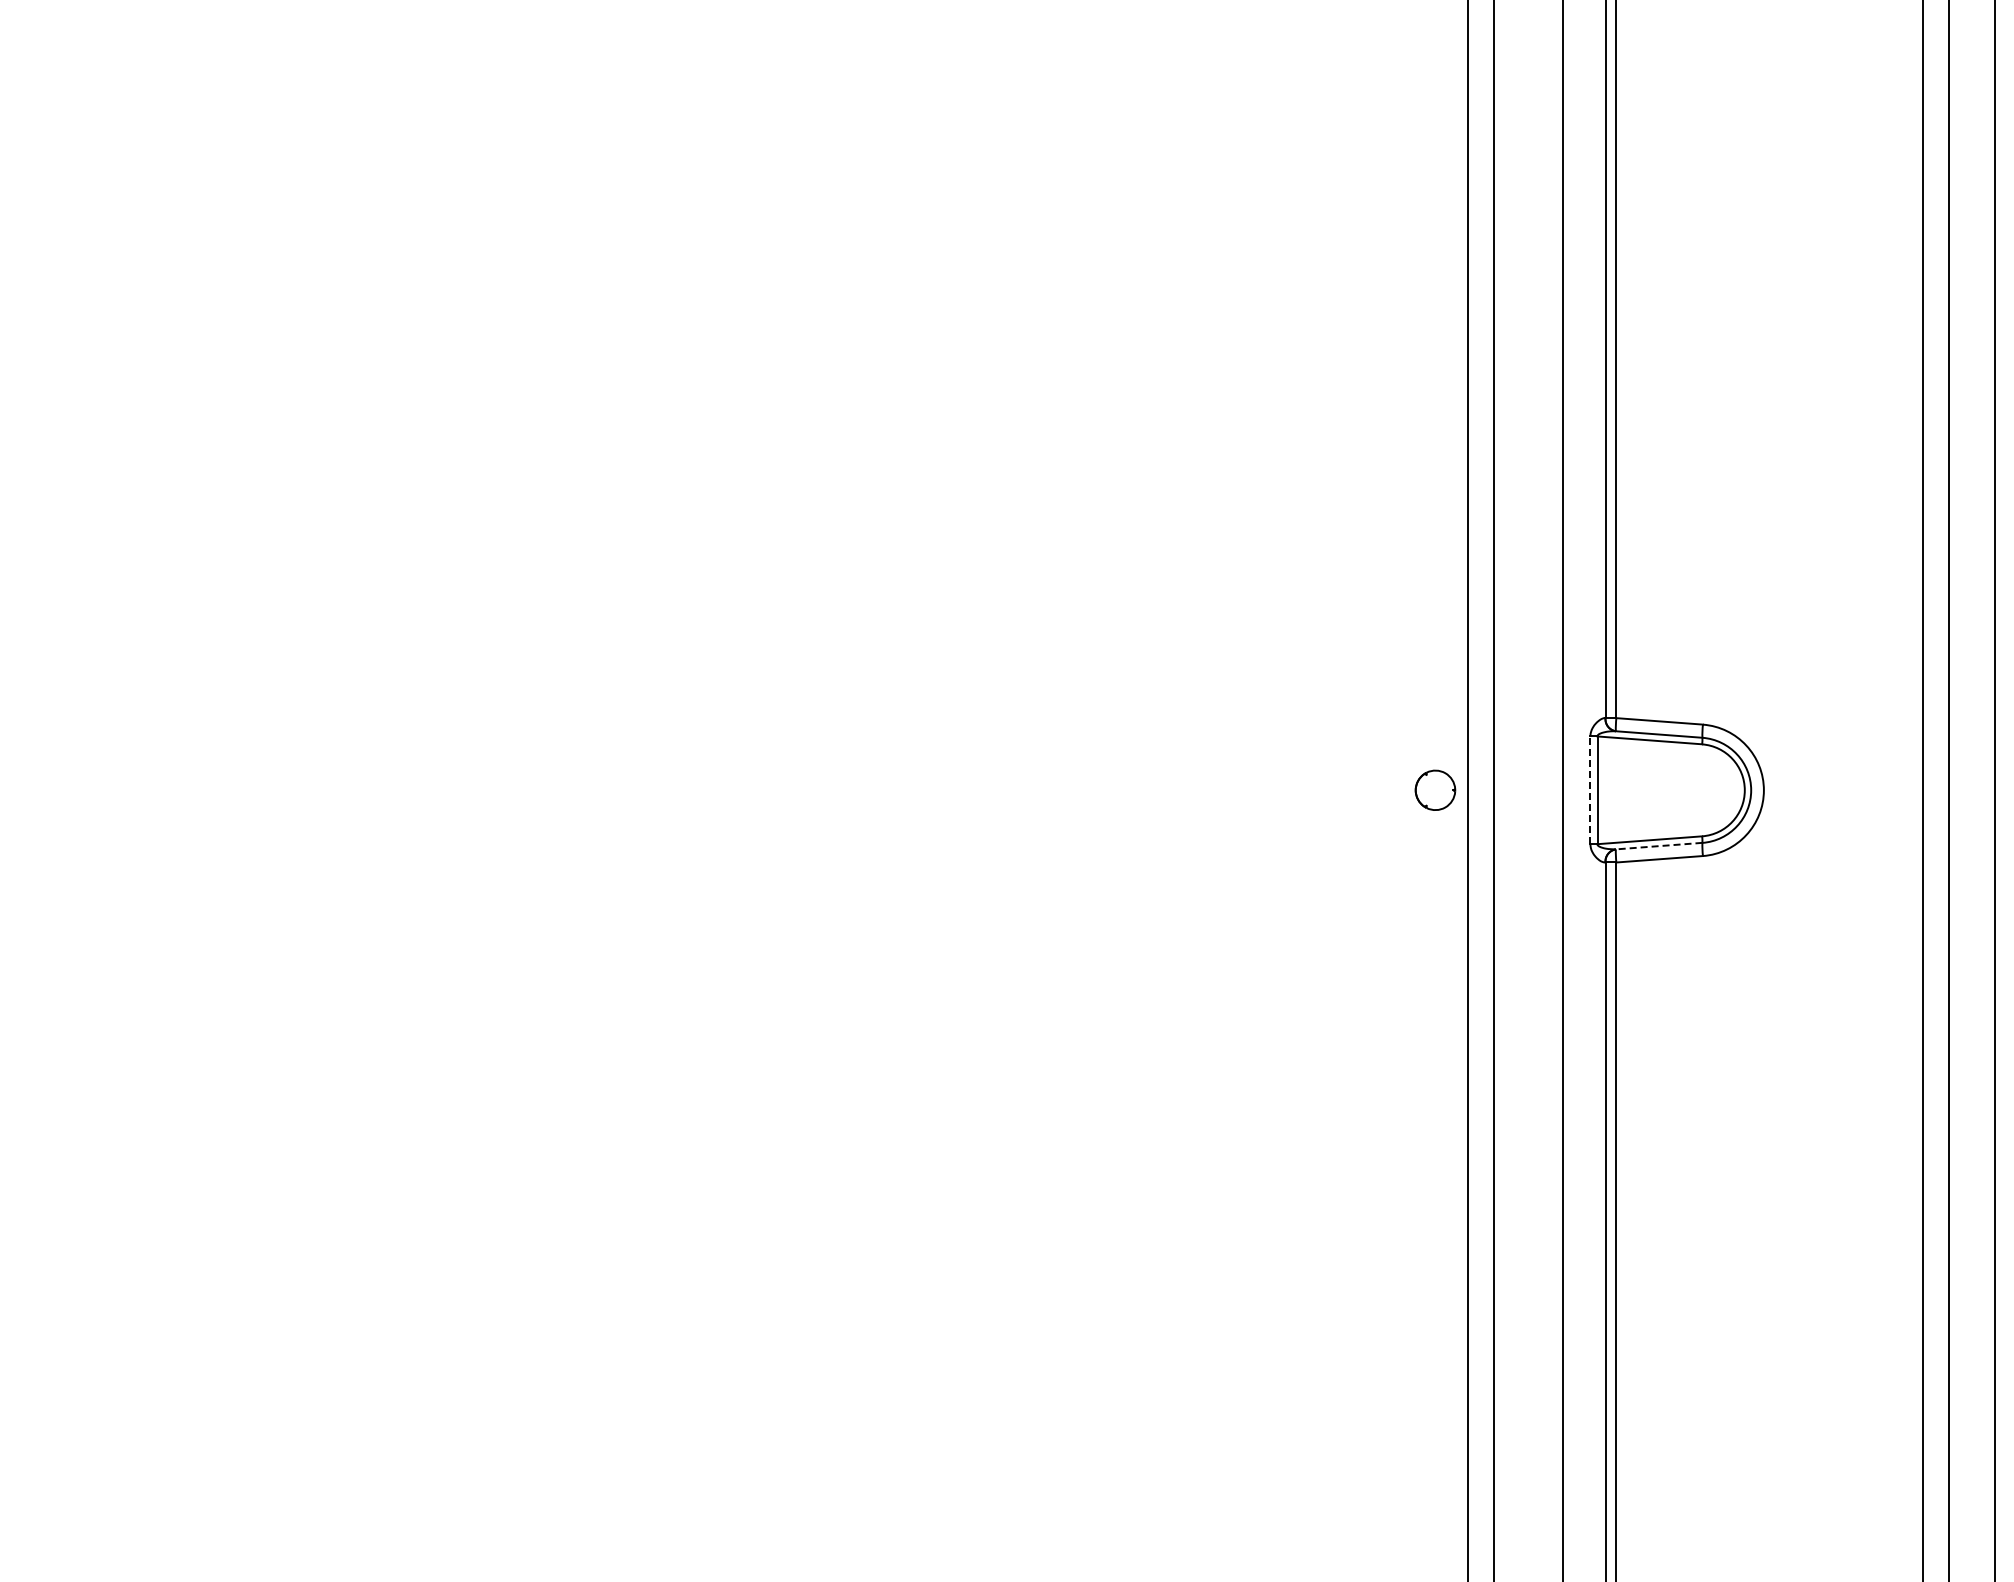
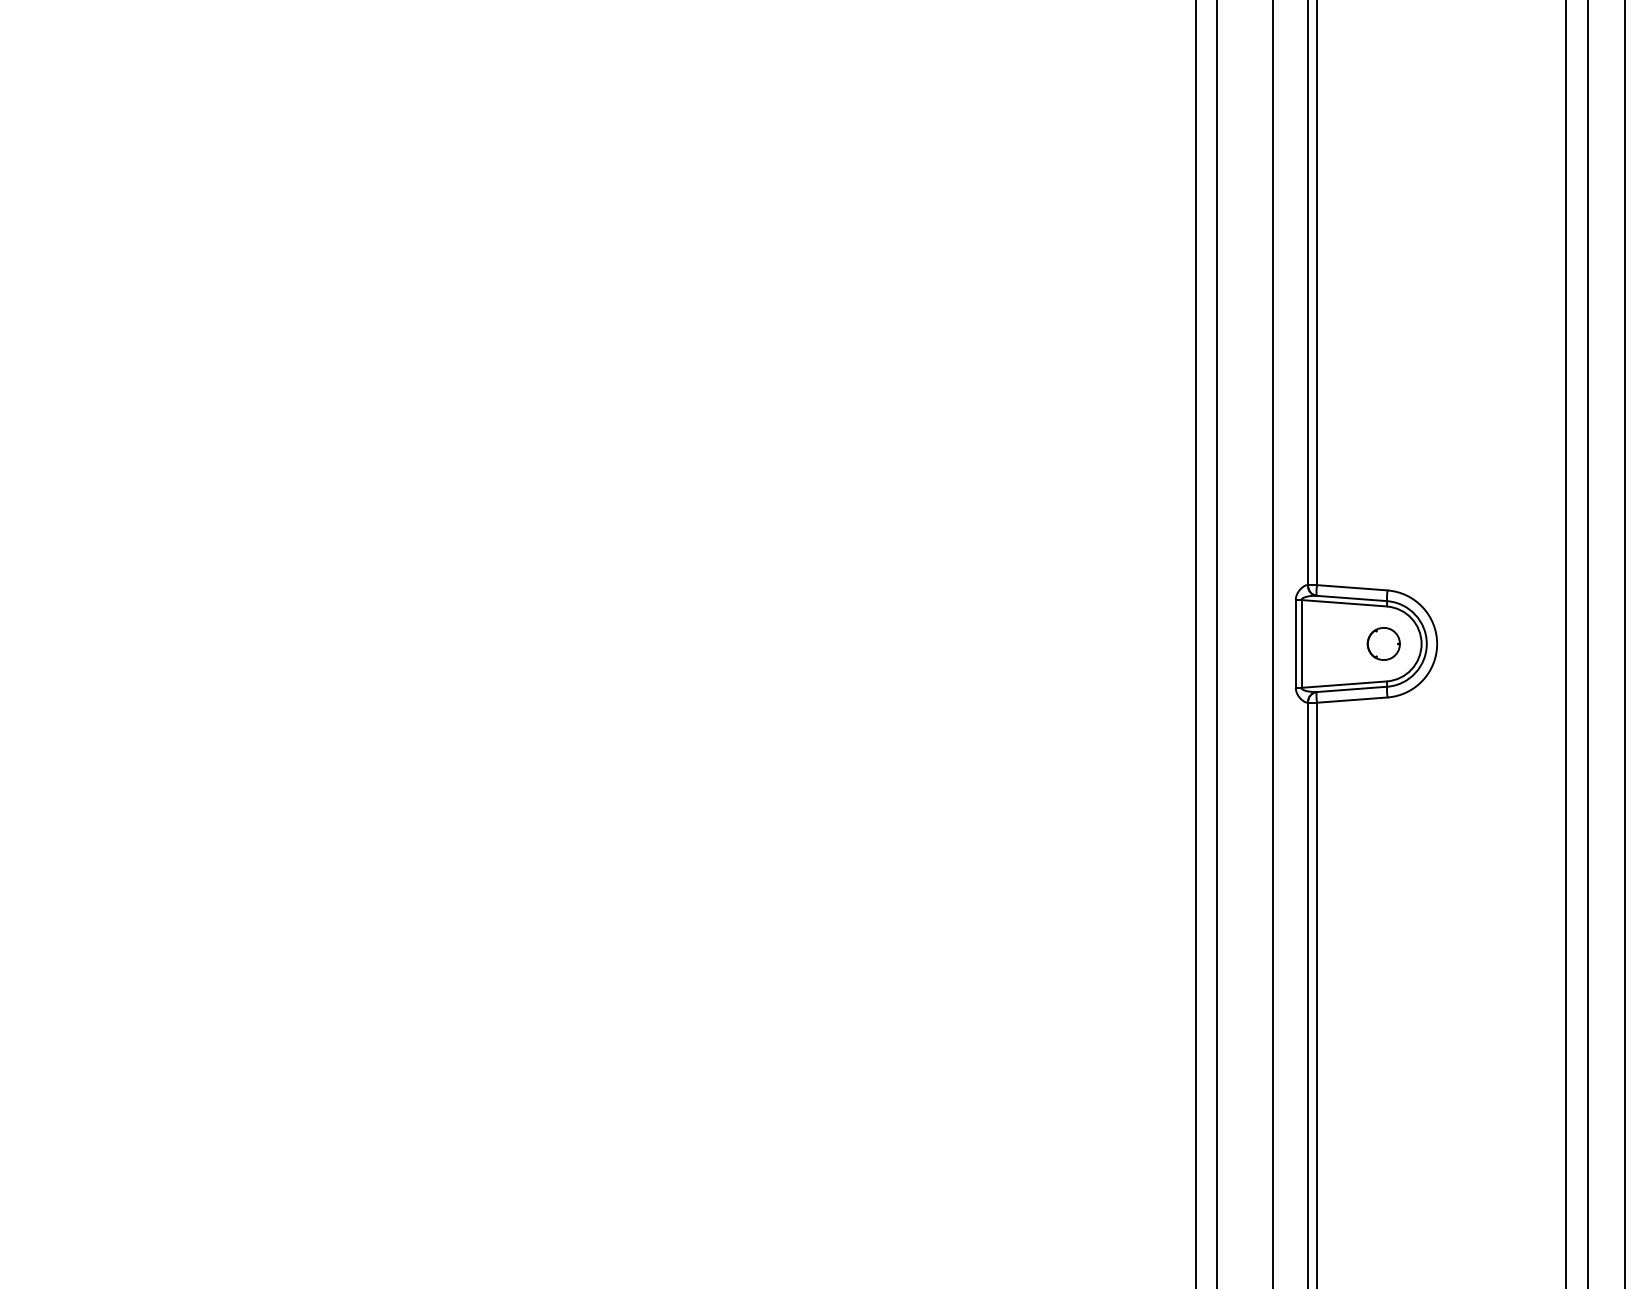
part: (1435, 789) -> (1383, 643), moved
line: (1590, 790) -> (1295, 644), dashed -> solid
line: (1658, 846) -> (1351, 689), dashed -> solid

